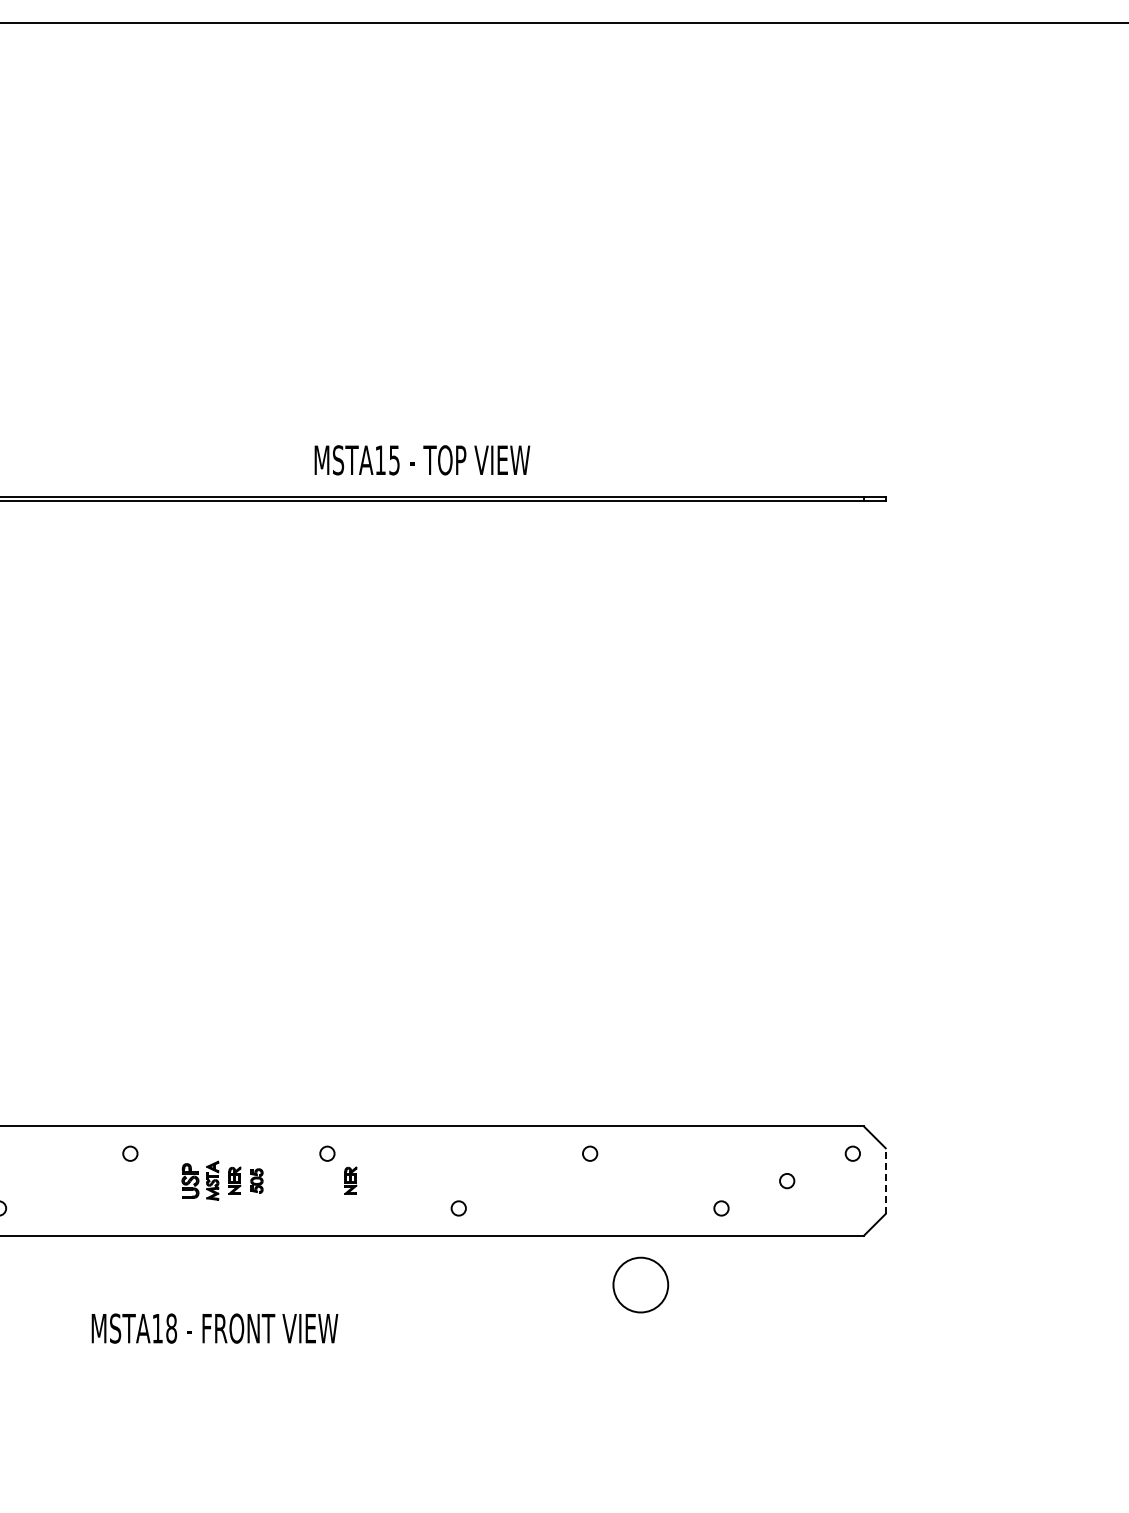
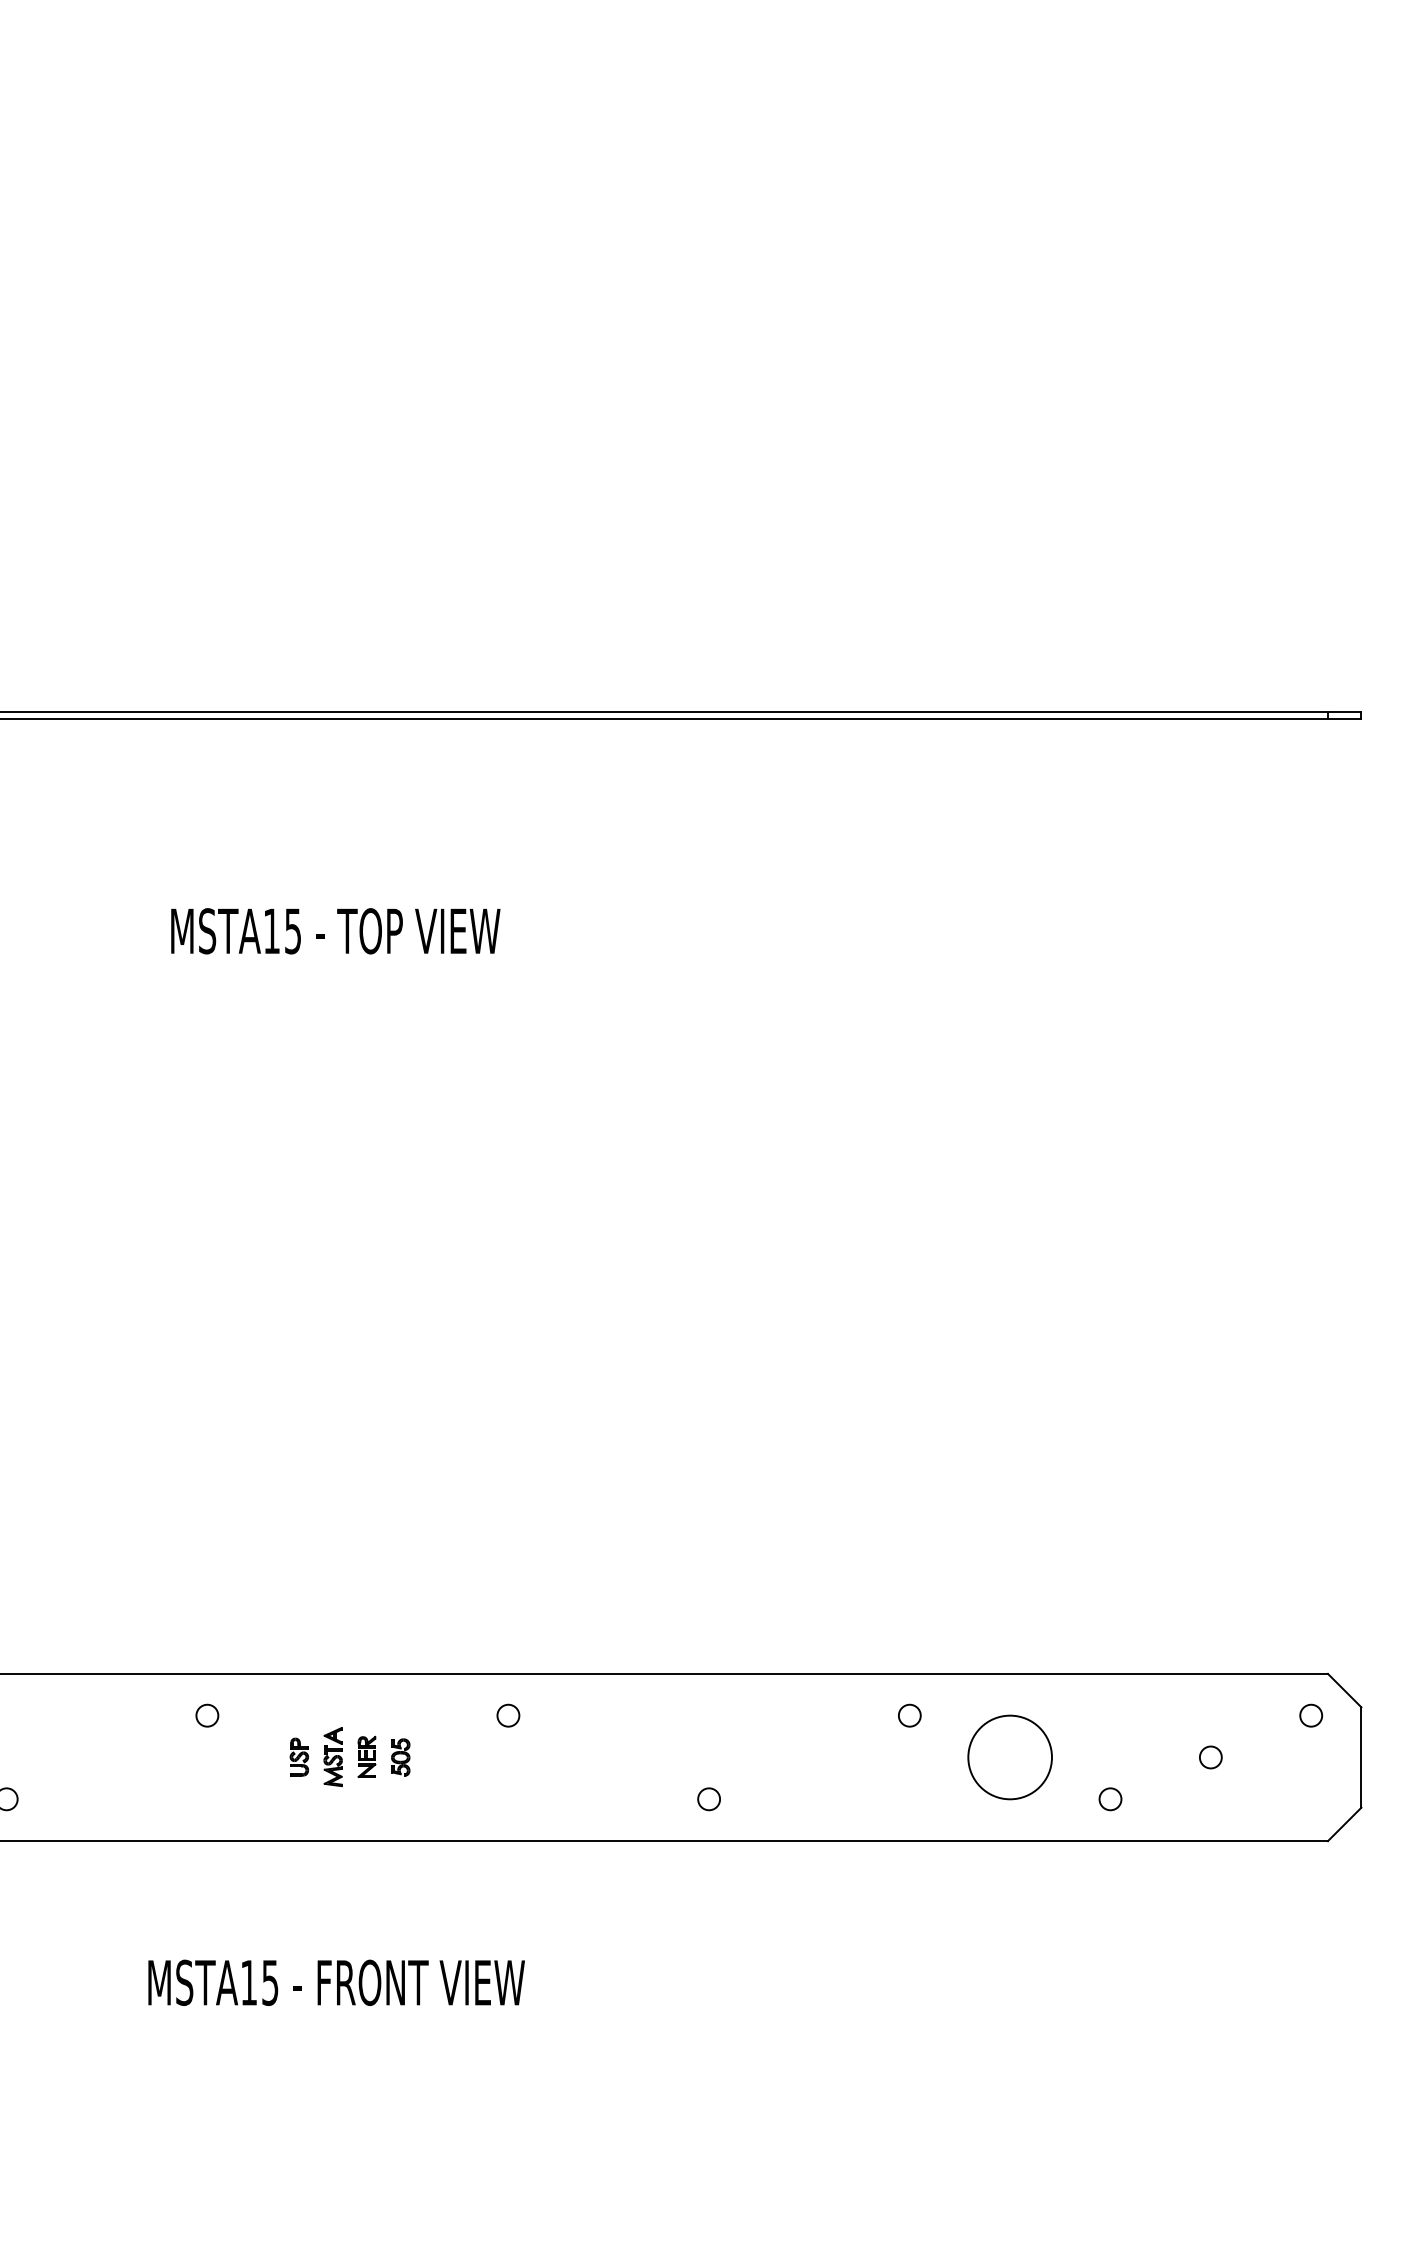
text: (422, 460) -> (335, 931), moved
part: (190, 1180) -> (299, 1756), size x0.71
part: (350, 1180) -> (543, 1756), removed
line: (885, 1181) -> (1361, 1758), dashed -> solid
circle: (640, 1284) -> (1009, 1756), moved
text: (171, 1328) -> (270, 1982), MSTA18 -> MSTA15

